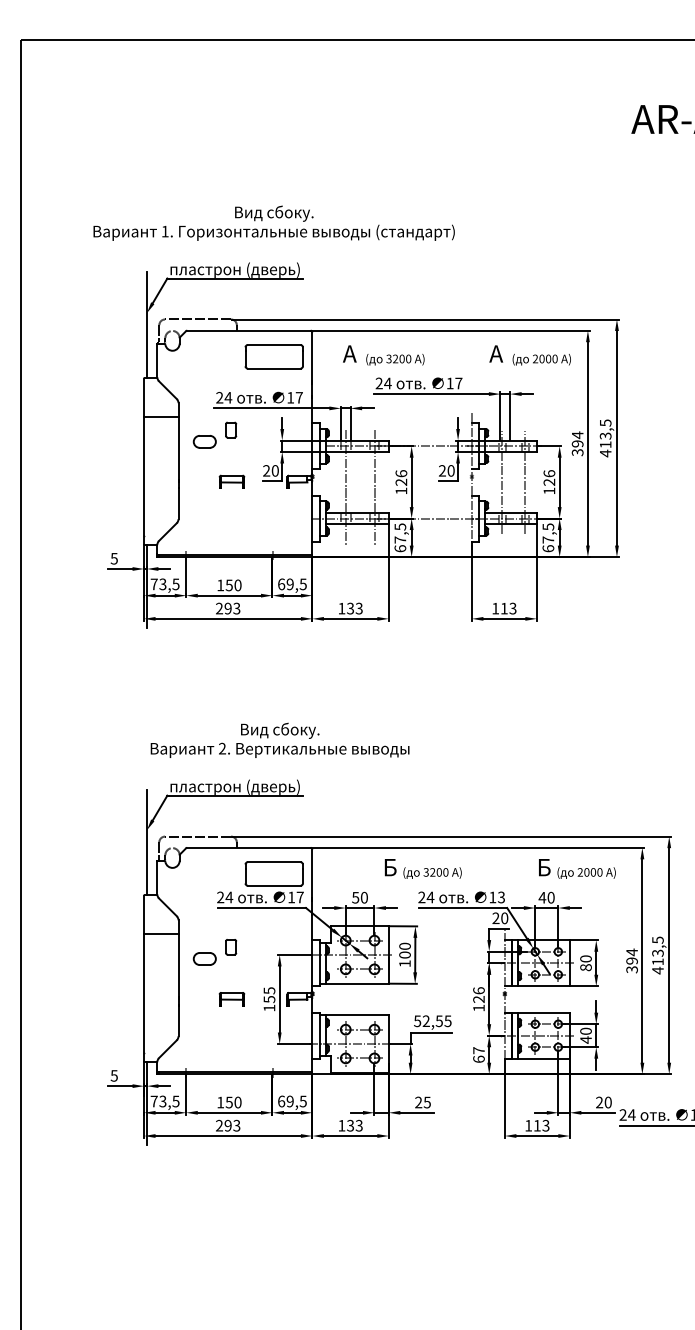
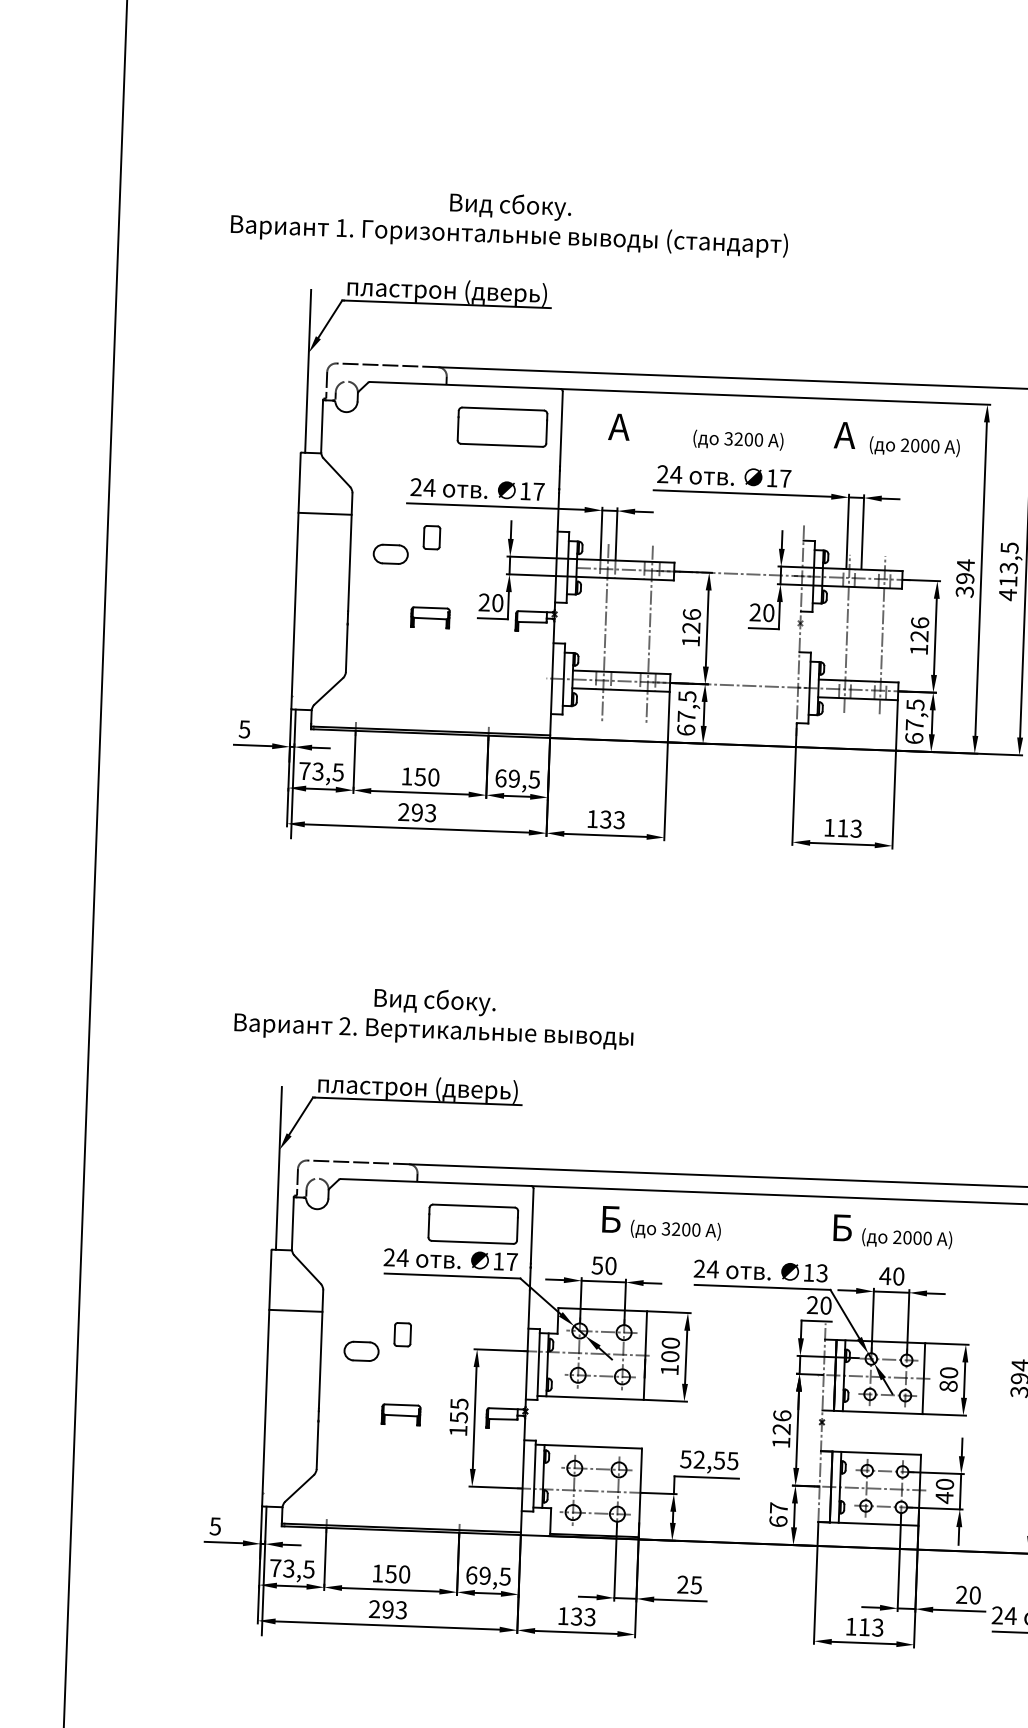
text: (395, 359) -> (738, 439), moved
text: (279, 739) -> (433, 1015), moved
text: (422, 868) -> (660, 1222), moved
text: (577, 868) -> (893, 1231), moved

